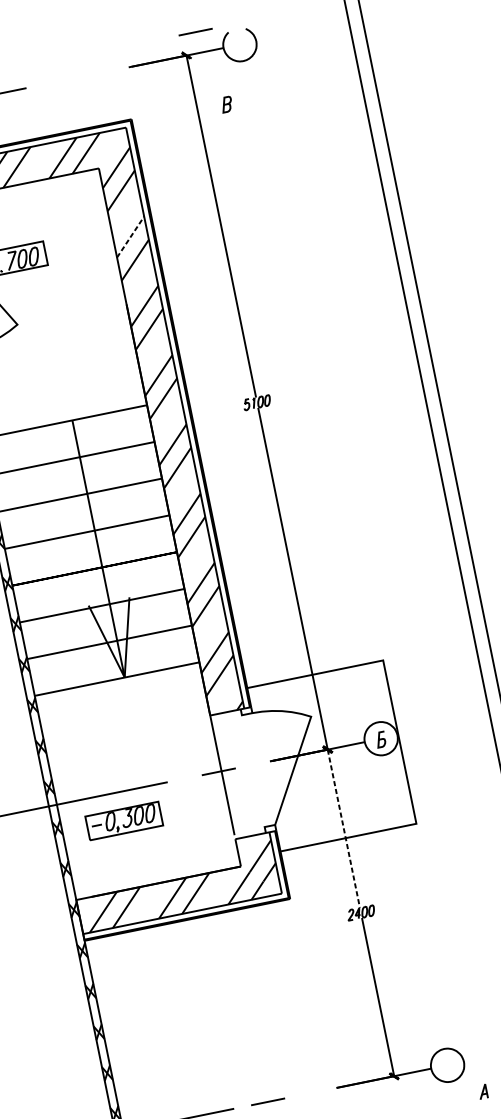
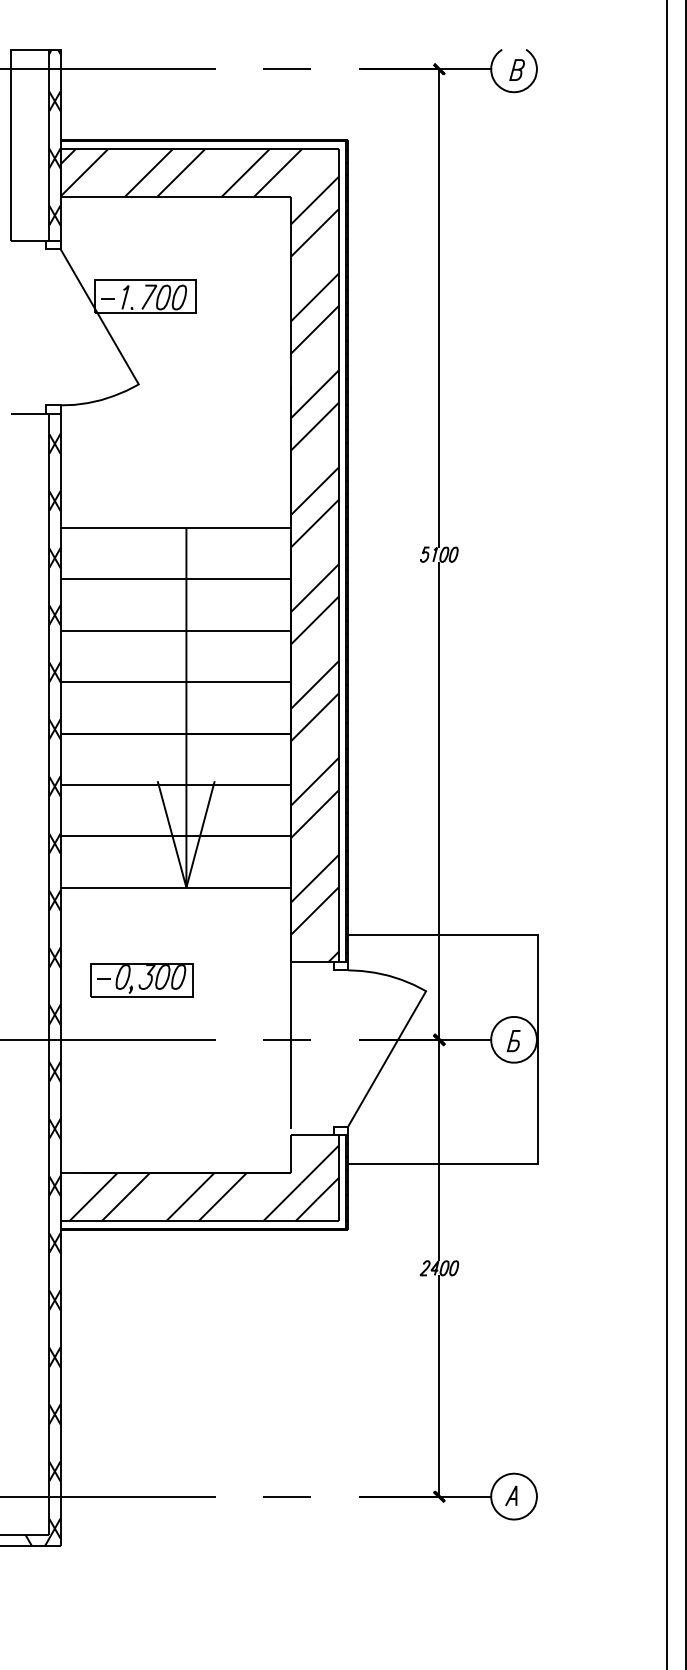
line: (195, 31) -> (286, 68), moved
curve: (226, 104) -> (516, 69), moved
line: (130, 236) -> (314, 297), dashed -> solid
part: (124, 821) -> (141, 980), moved
line: (343, 828) -> (439, 1150), dashed -> solid
part: (483, 1091) -> (511, 1495), moved
line: (267, 1101) -> (286, 1496), moved

